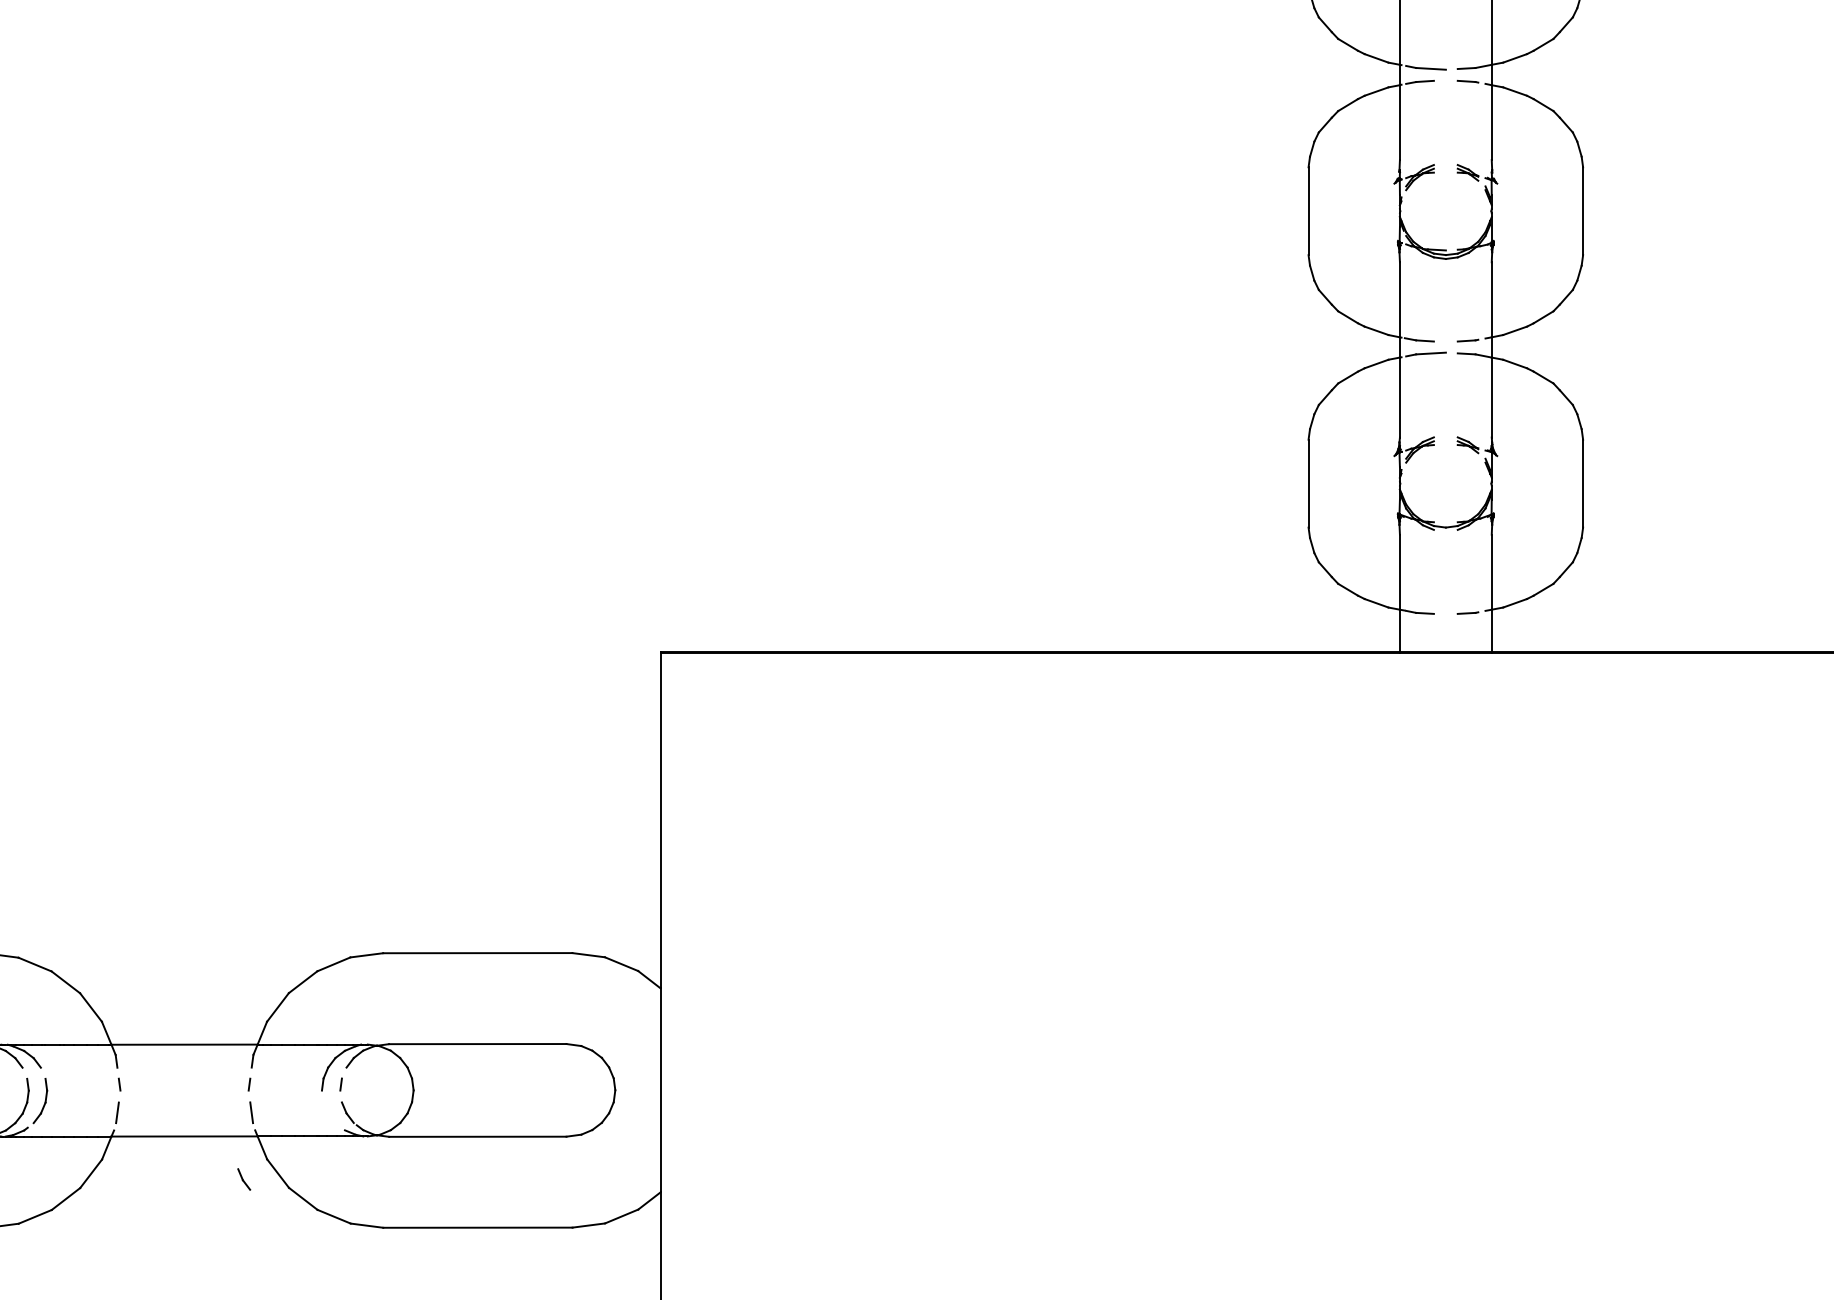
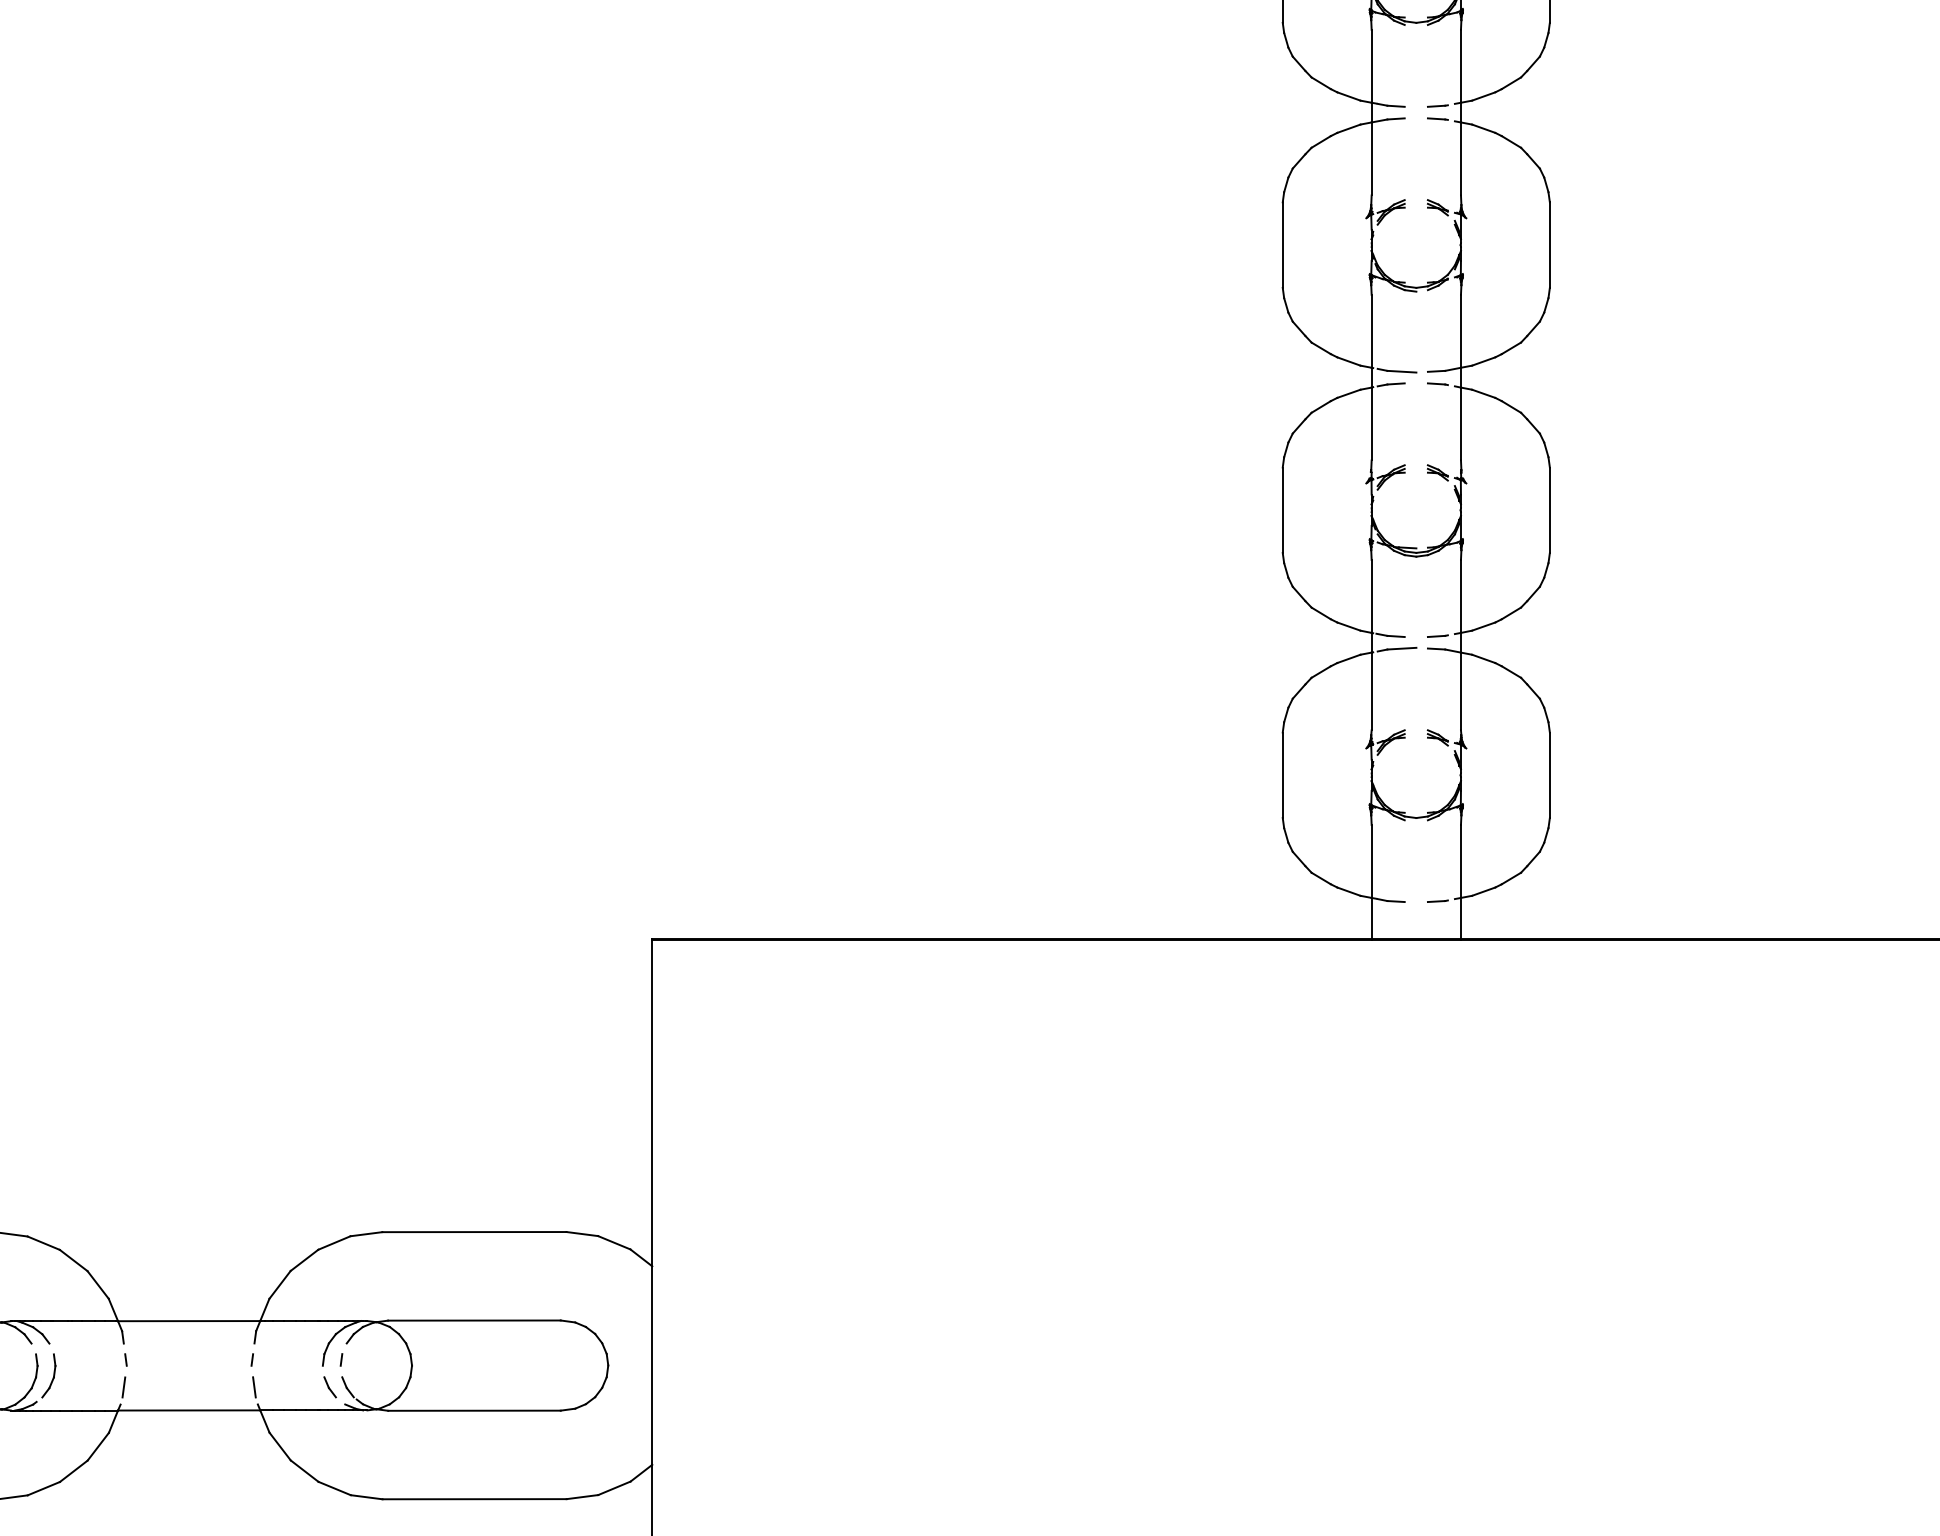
part: (243, 1179) -> (329, 1387), moved

